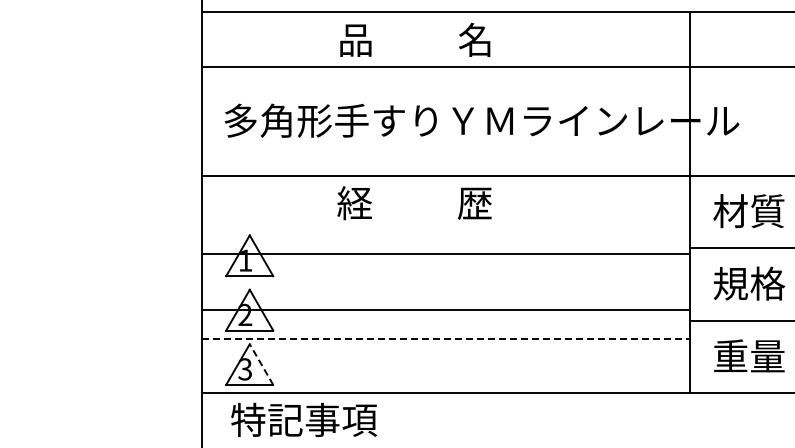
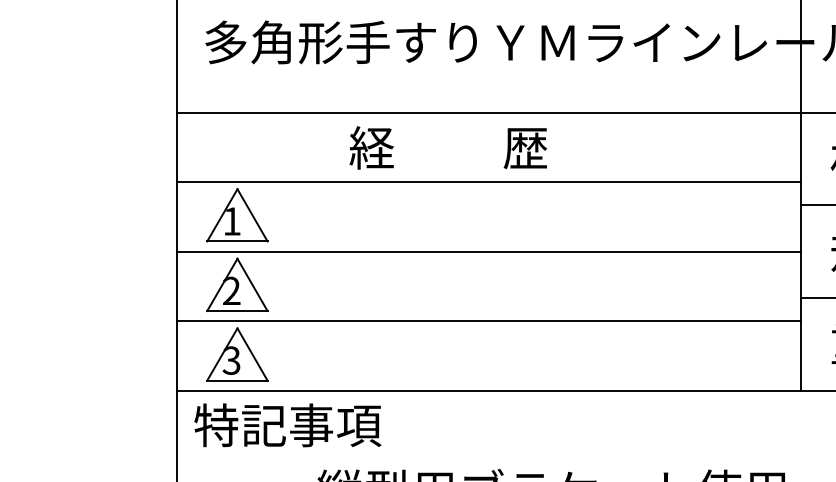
line: (446, 254) -> (489, 182), moved
line: (446, 310) -> (489, 251), moved
line: (446, 338) -> (489, 321), dashed -> solid
line: (261, 364) -> (252, 354), dashed -> solid
text: (304, 419) -> (288, 424), moved

